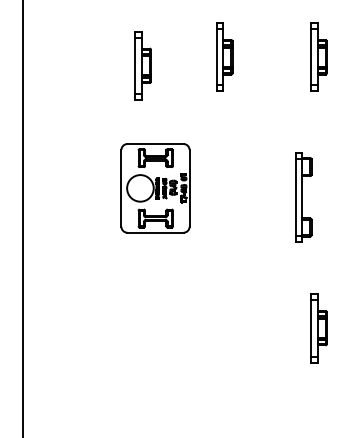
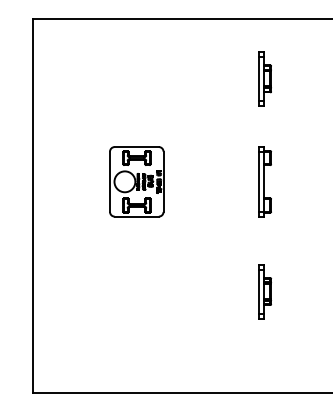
part: (223, 56) -> (190, 78), removed
part: (142, 65) -> (126, 85), removed
part: (302, 196) -> (264, 181), moved

